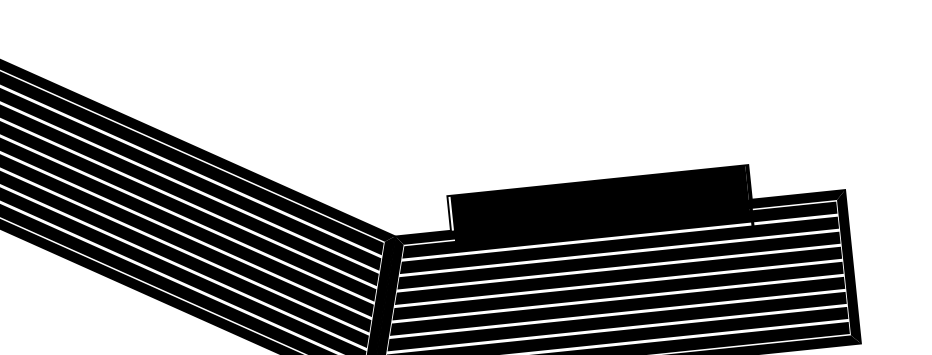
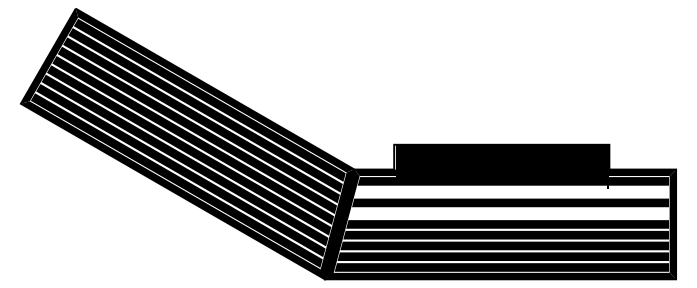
fill: (618, 244) -> (511, 191), removed
fill: (617, 275) -> (508, 213), removed

